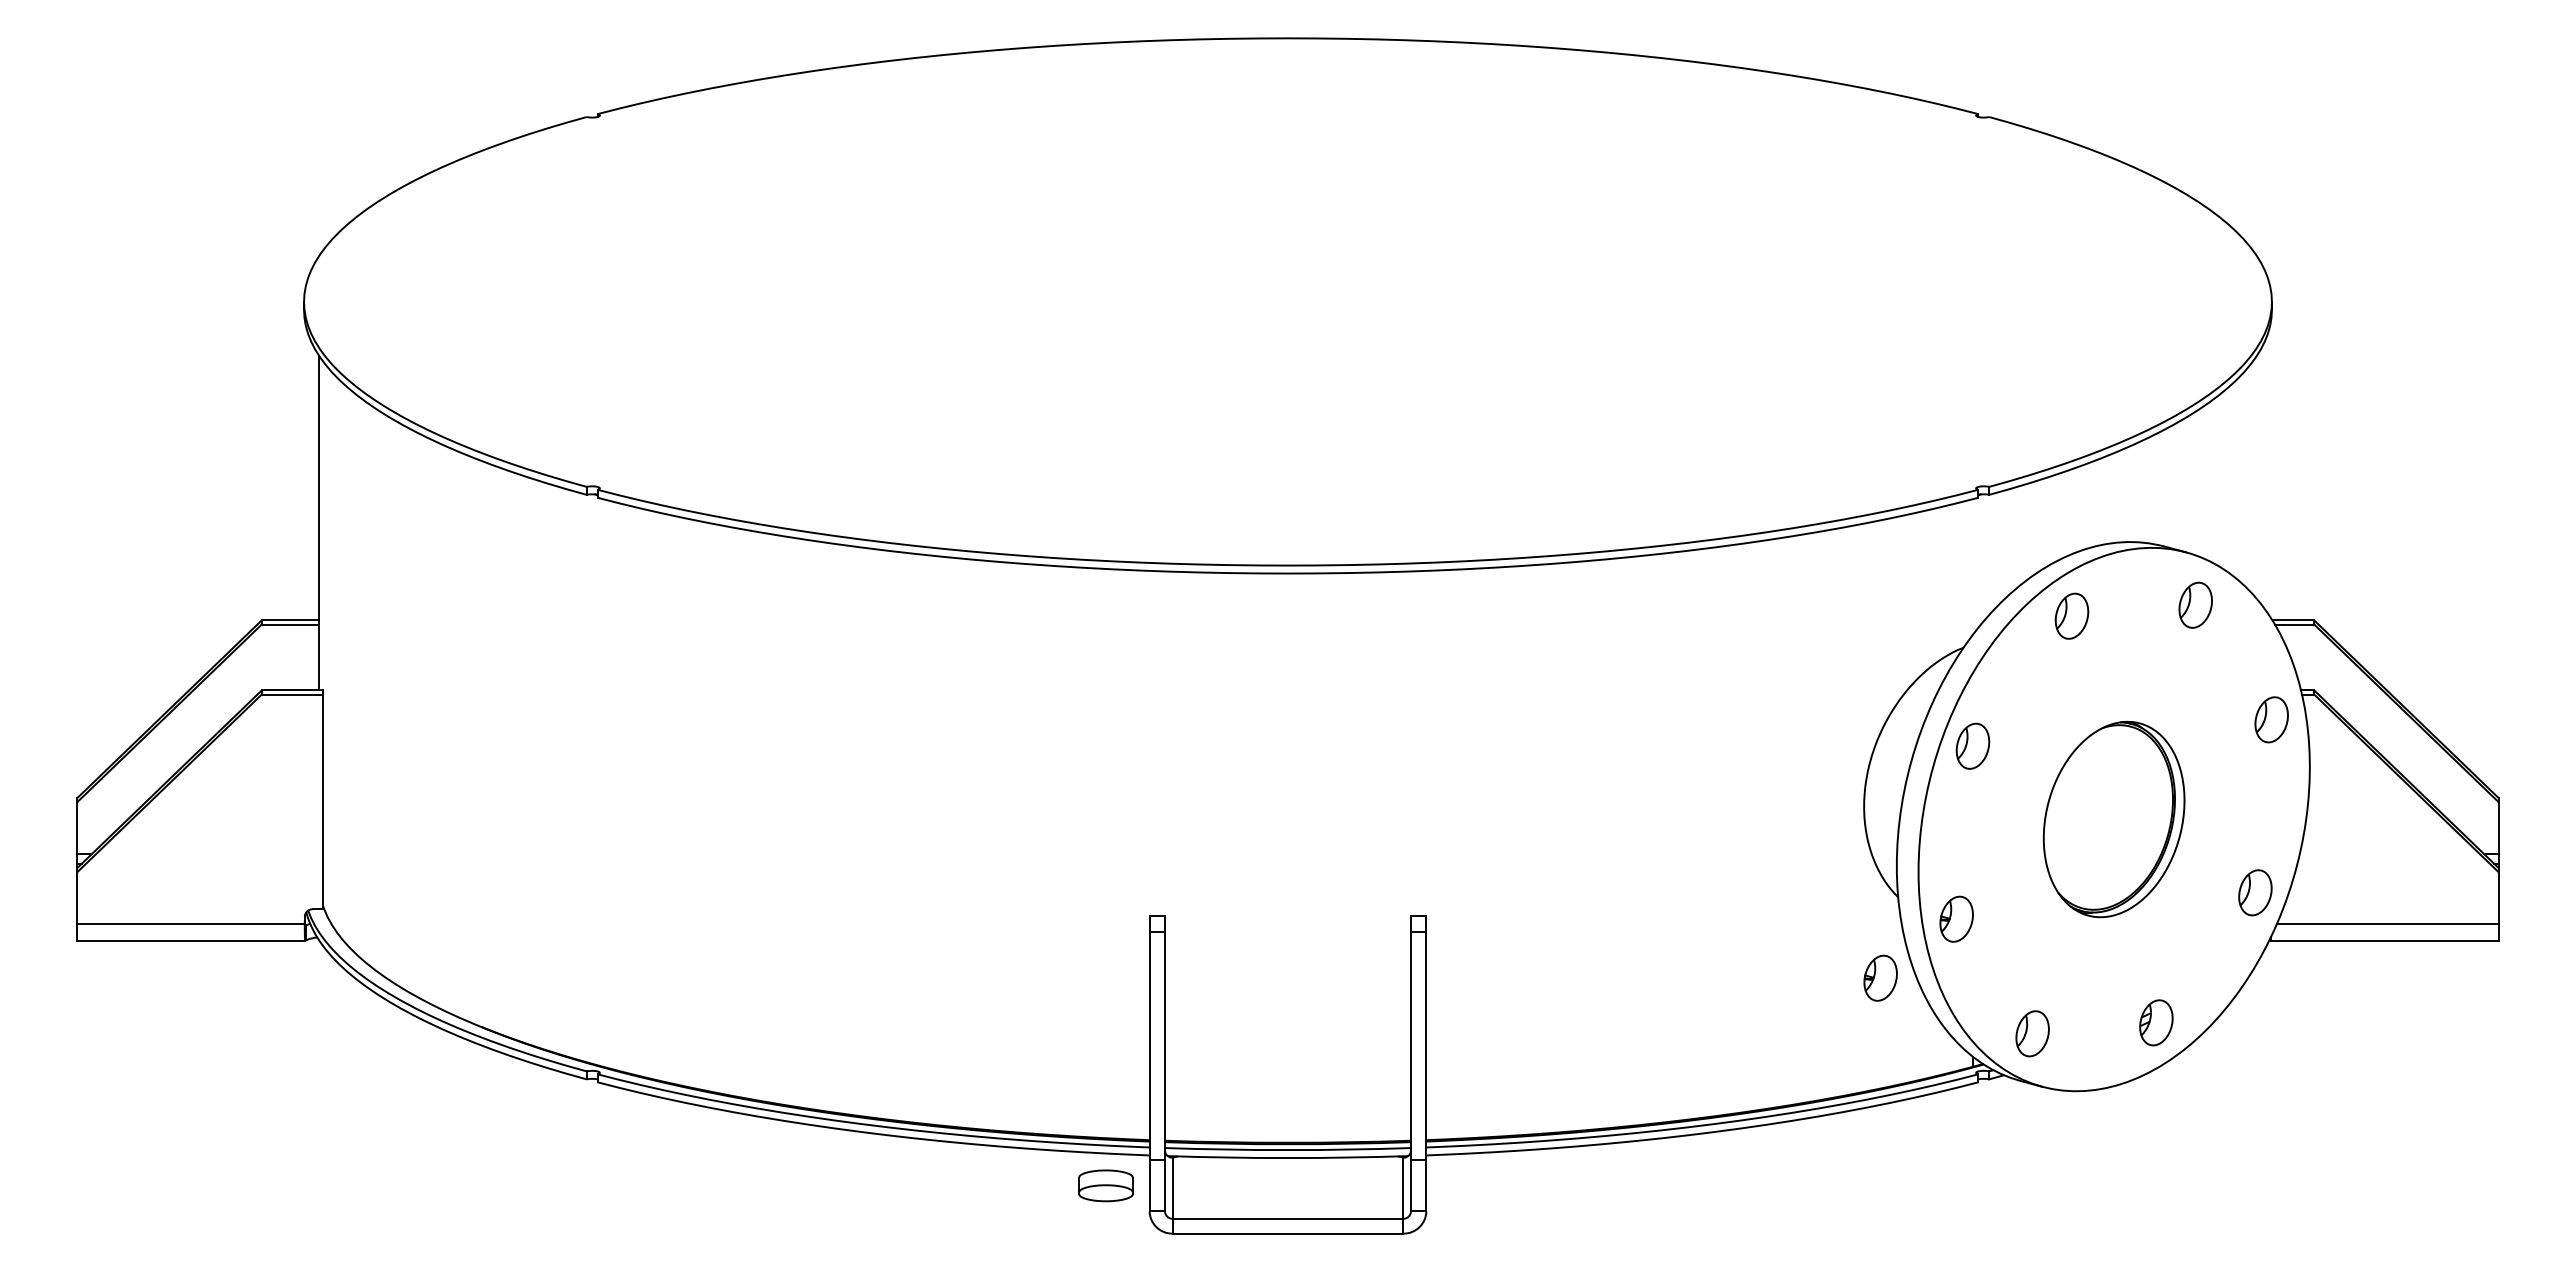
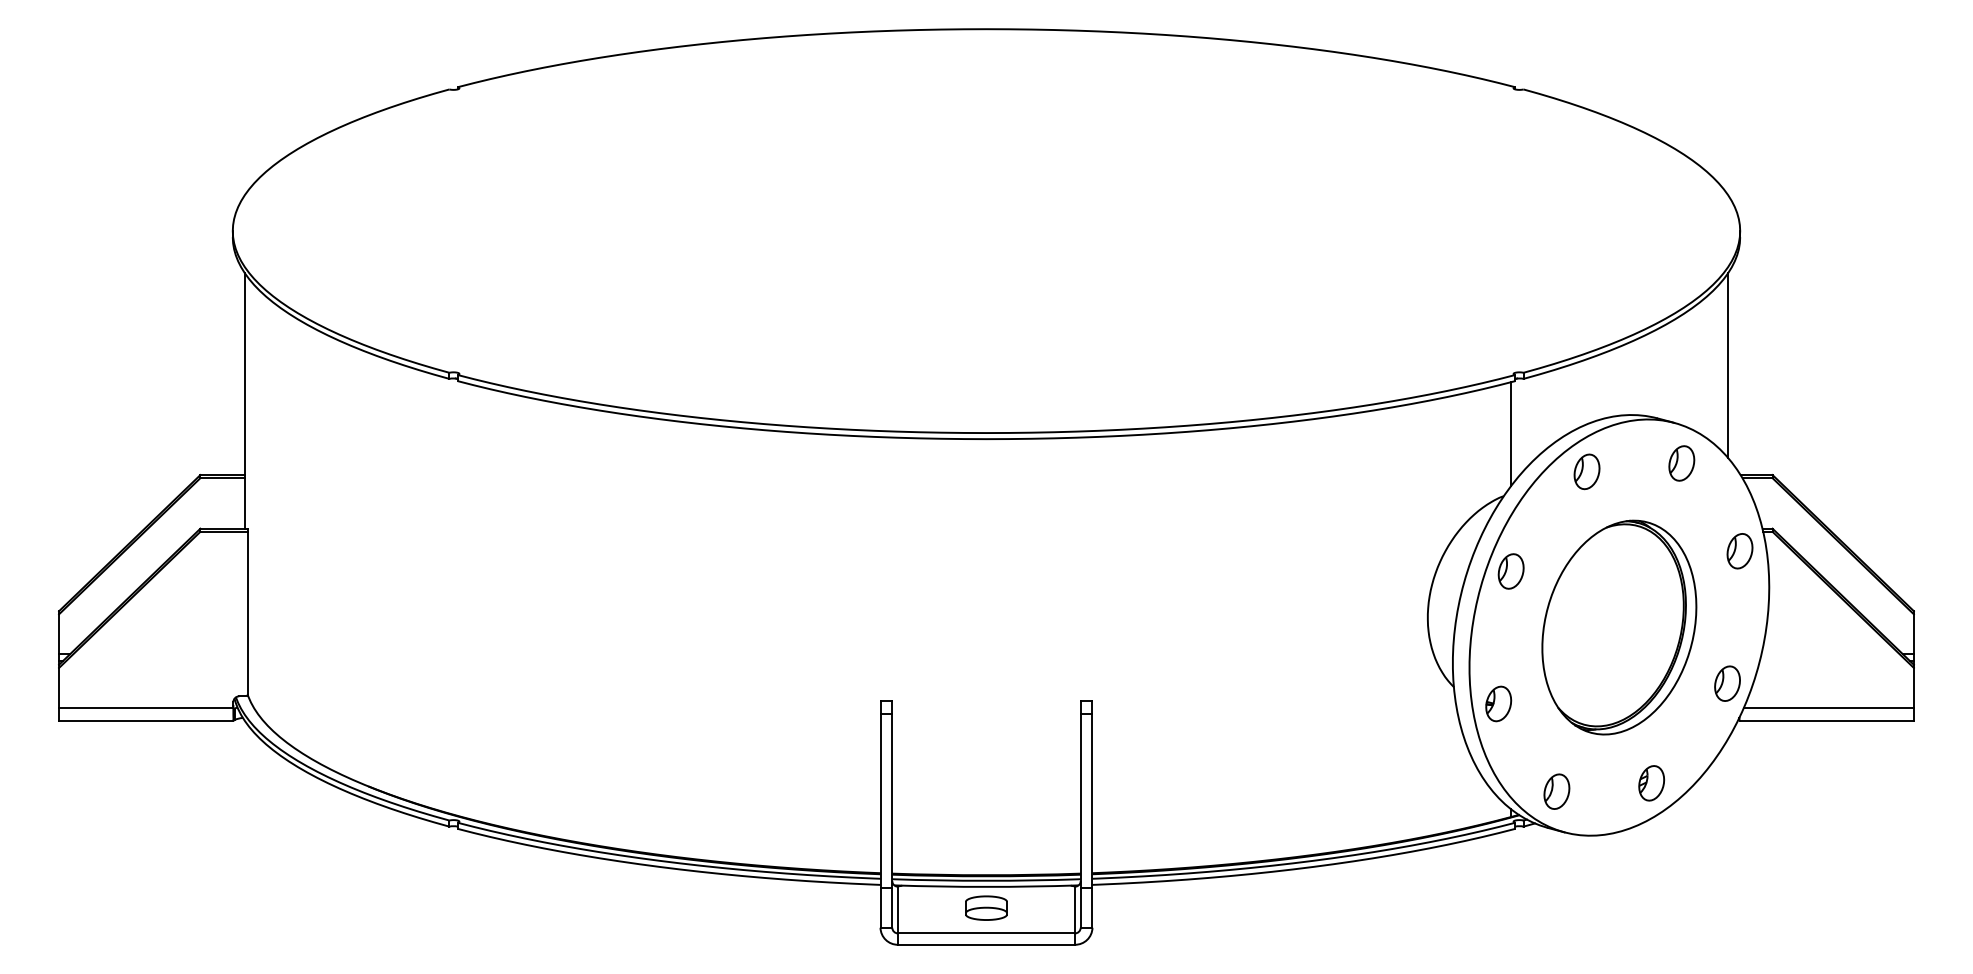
line: (2256, 477) -> (1728, 365), added
line: (1972, 566) -> (1510, 433), added
part: (2113, 819) -> (1618, 627), size x1.43
part: (1880, 977) -> (1440, 748), removed
part: (1105, 1185) -> (986, 907), moved

